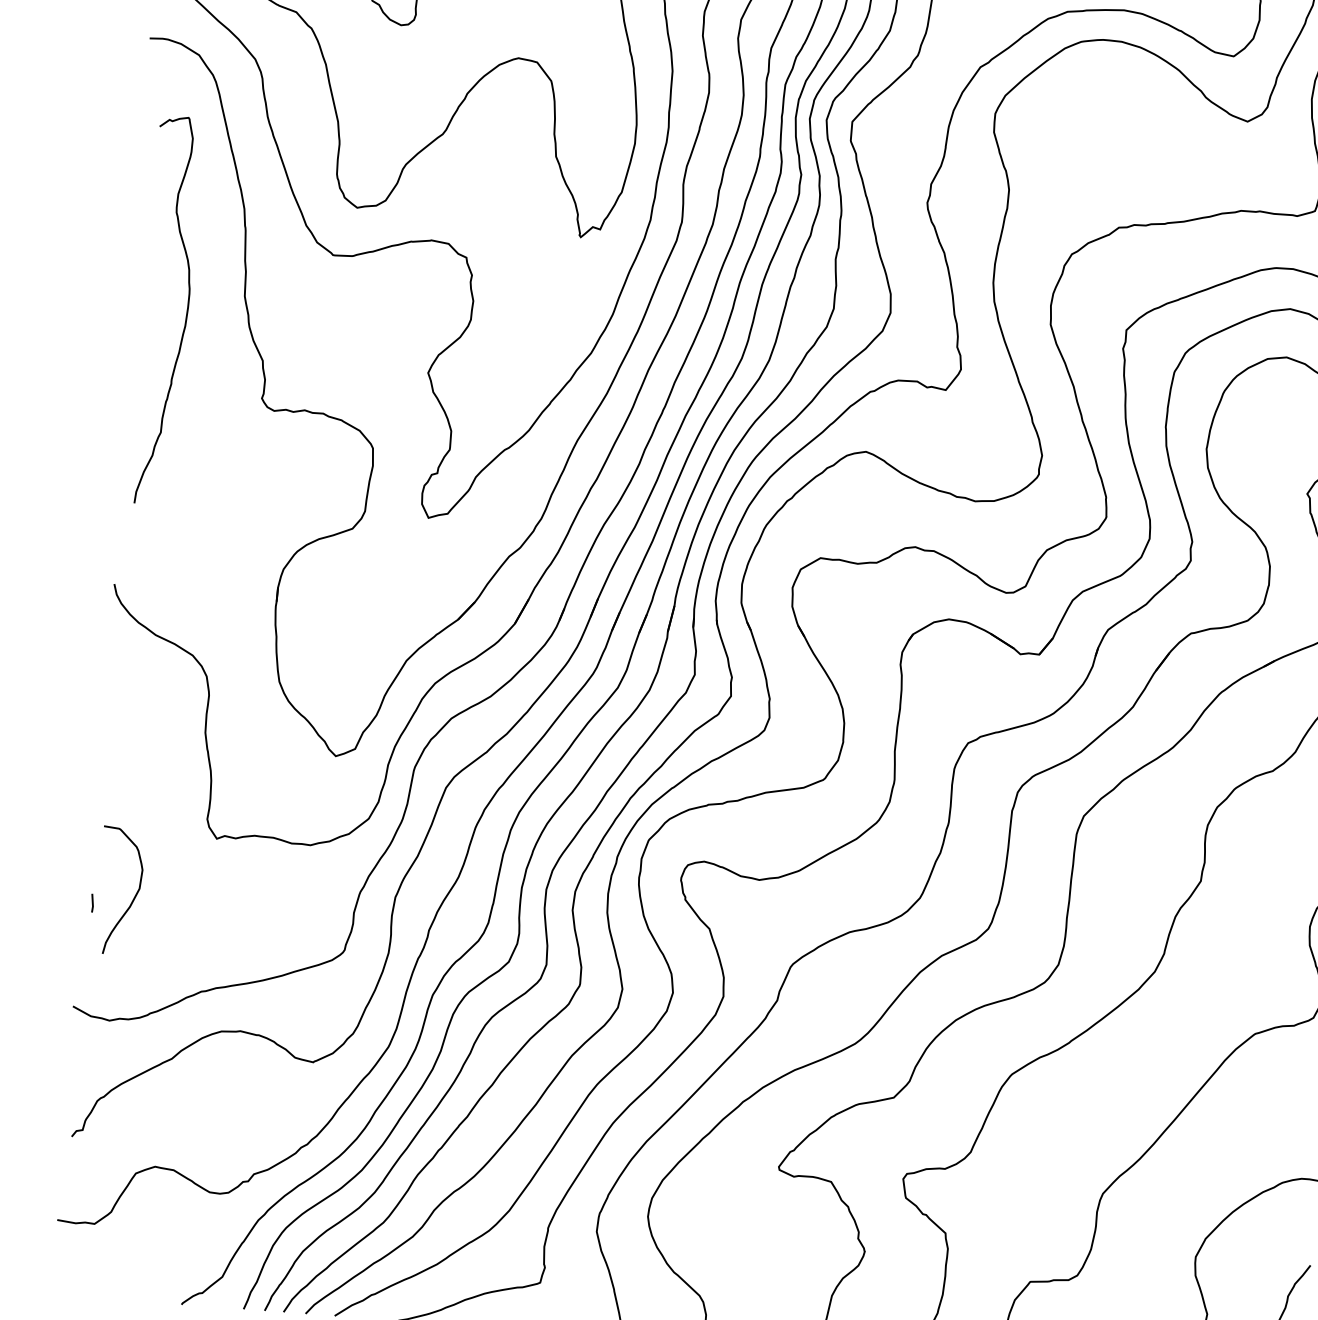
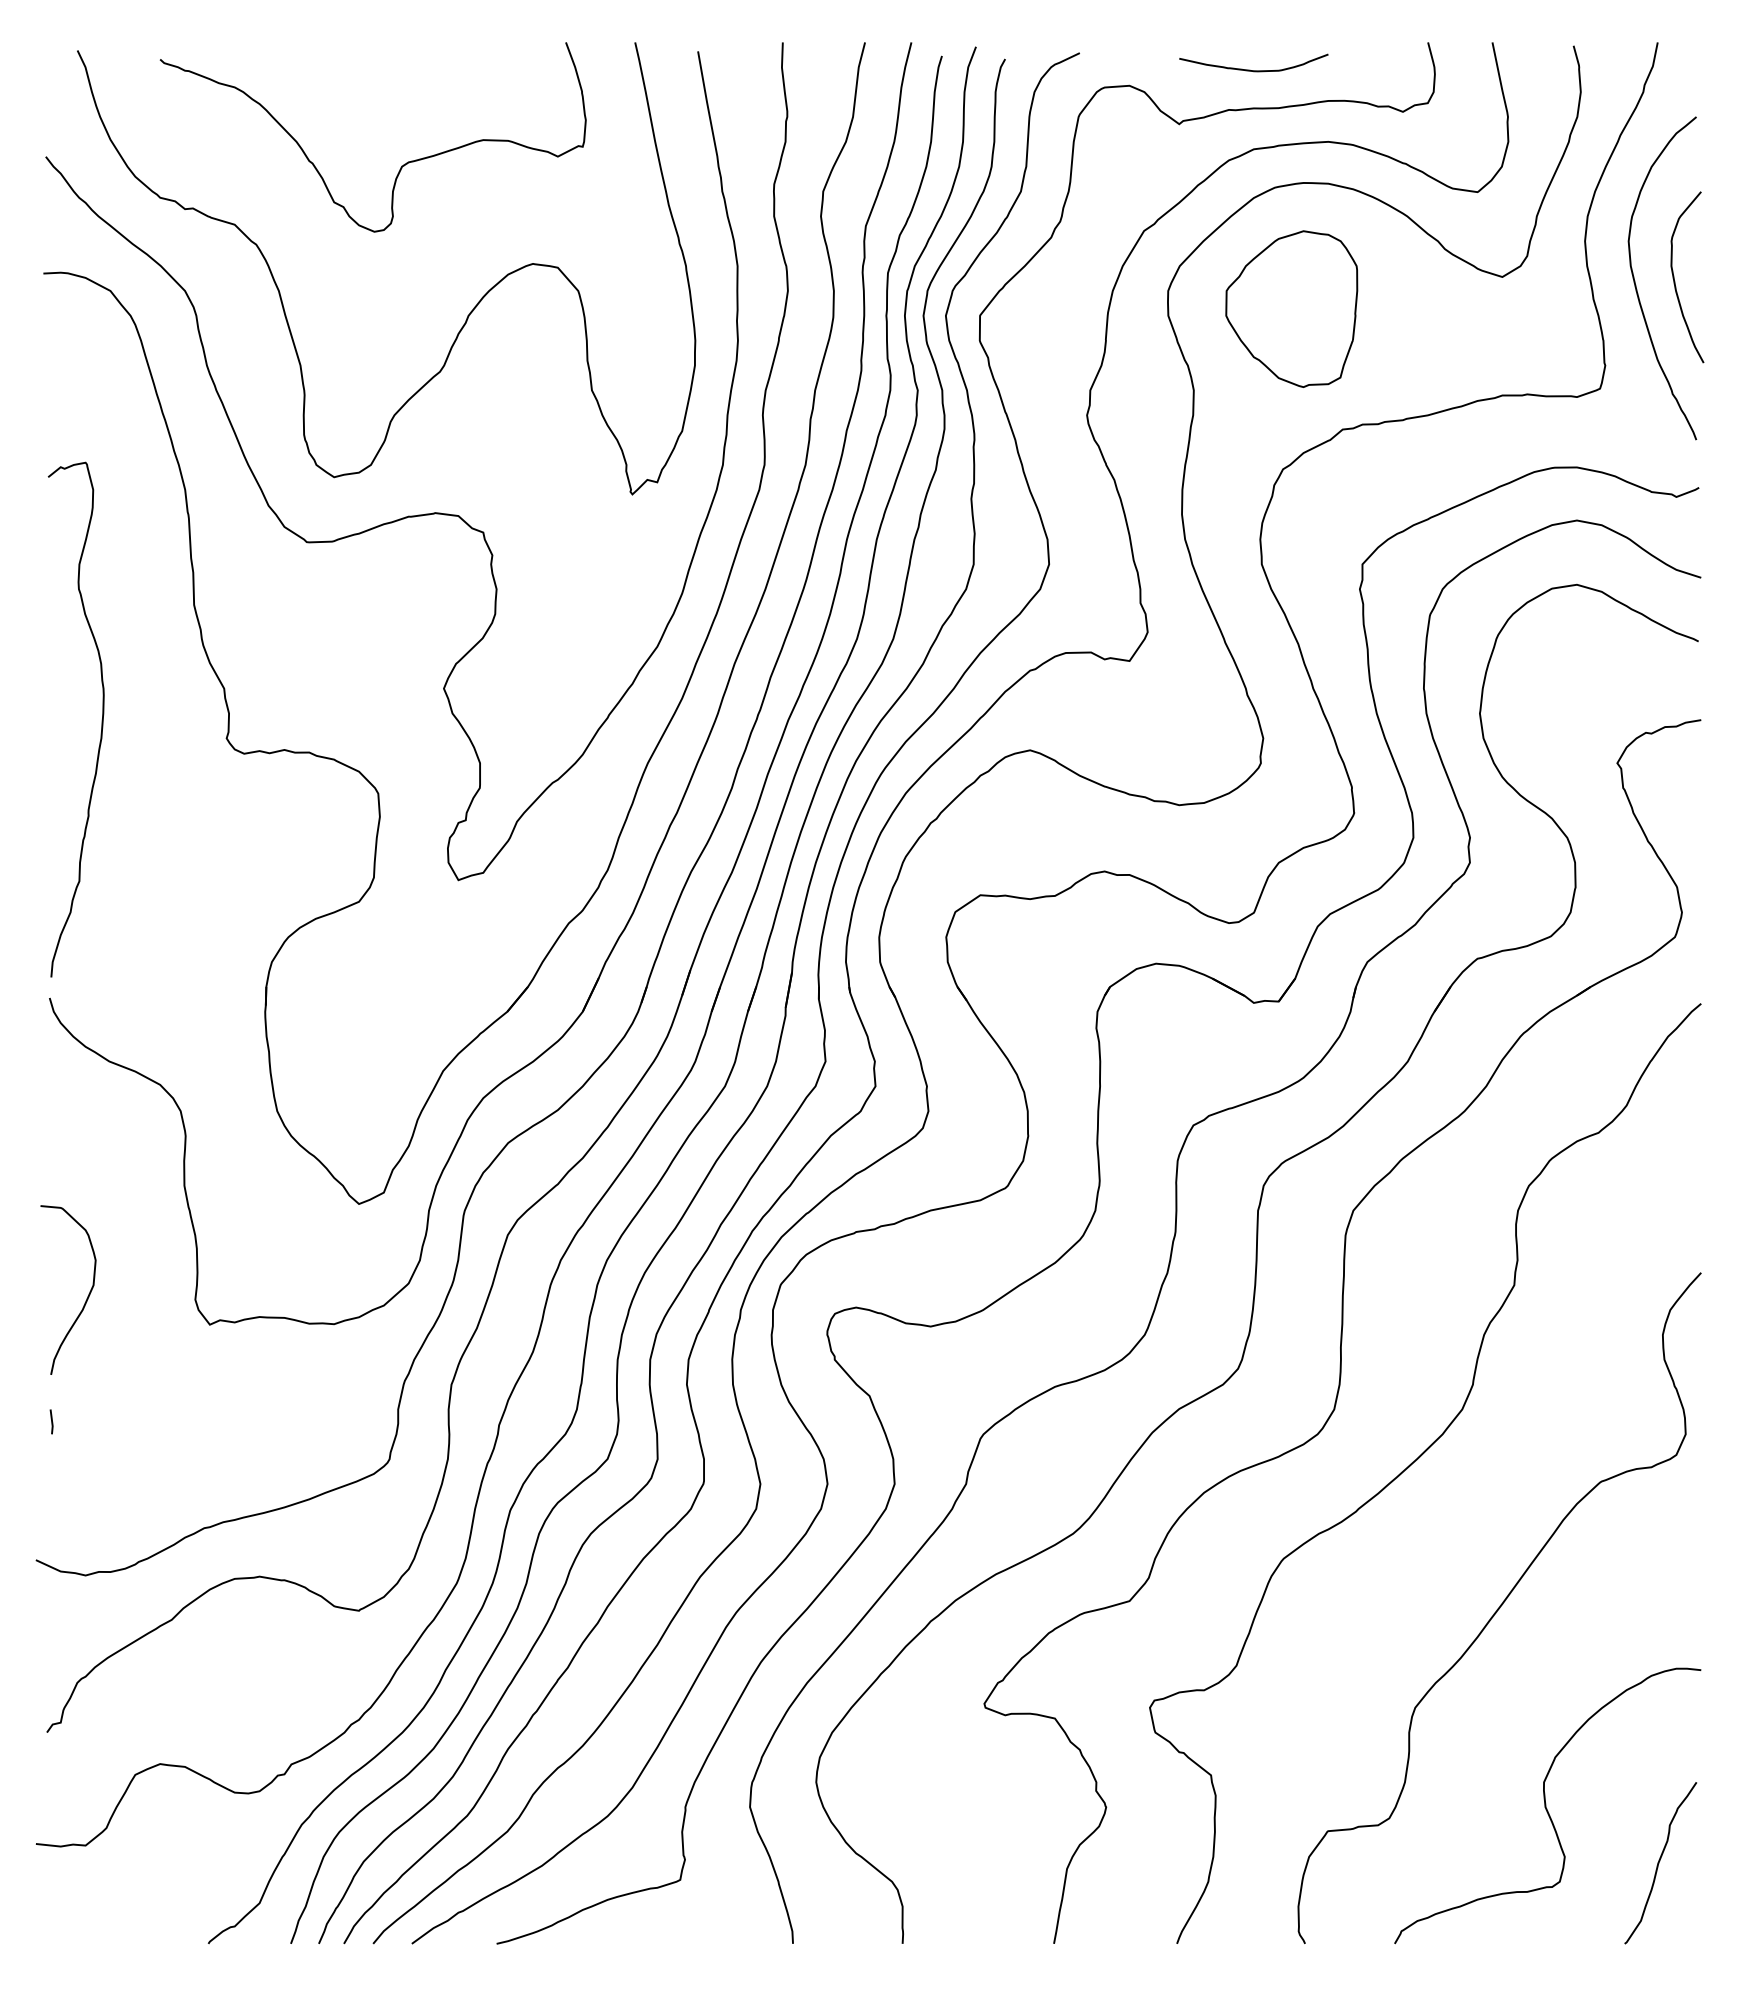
part: (1087, 133) -> (1291, 308), added
curve: (186, 311) -> (101, 719), moved
curve: (133, 898) -> (86, 1298), moved

